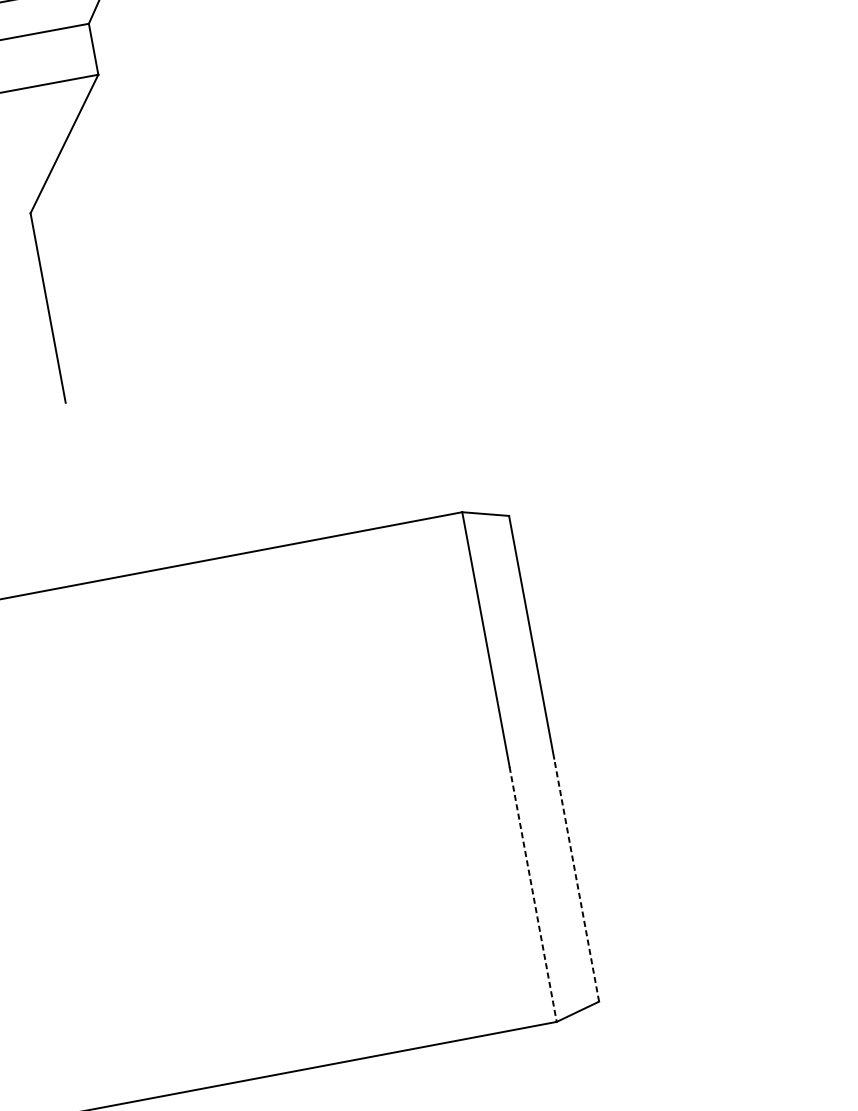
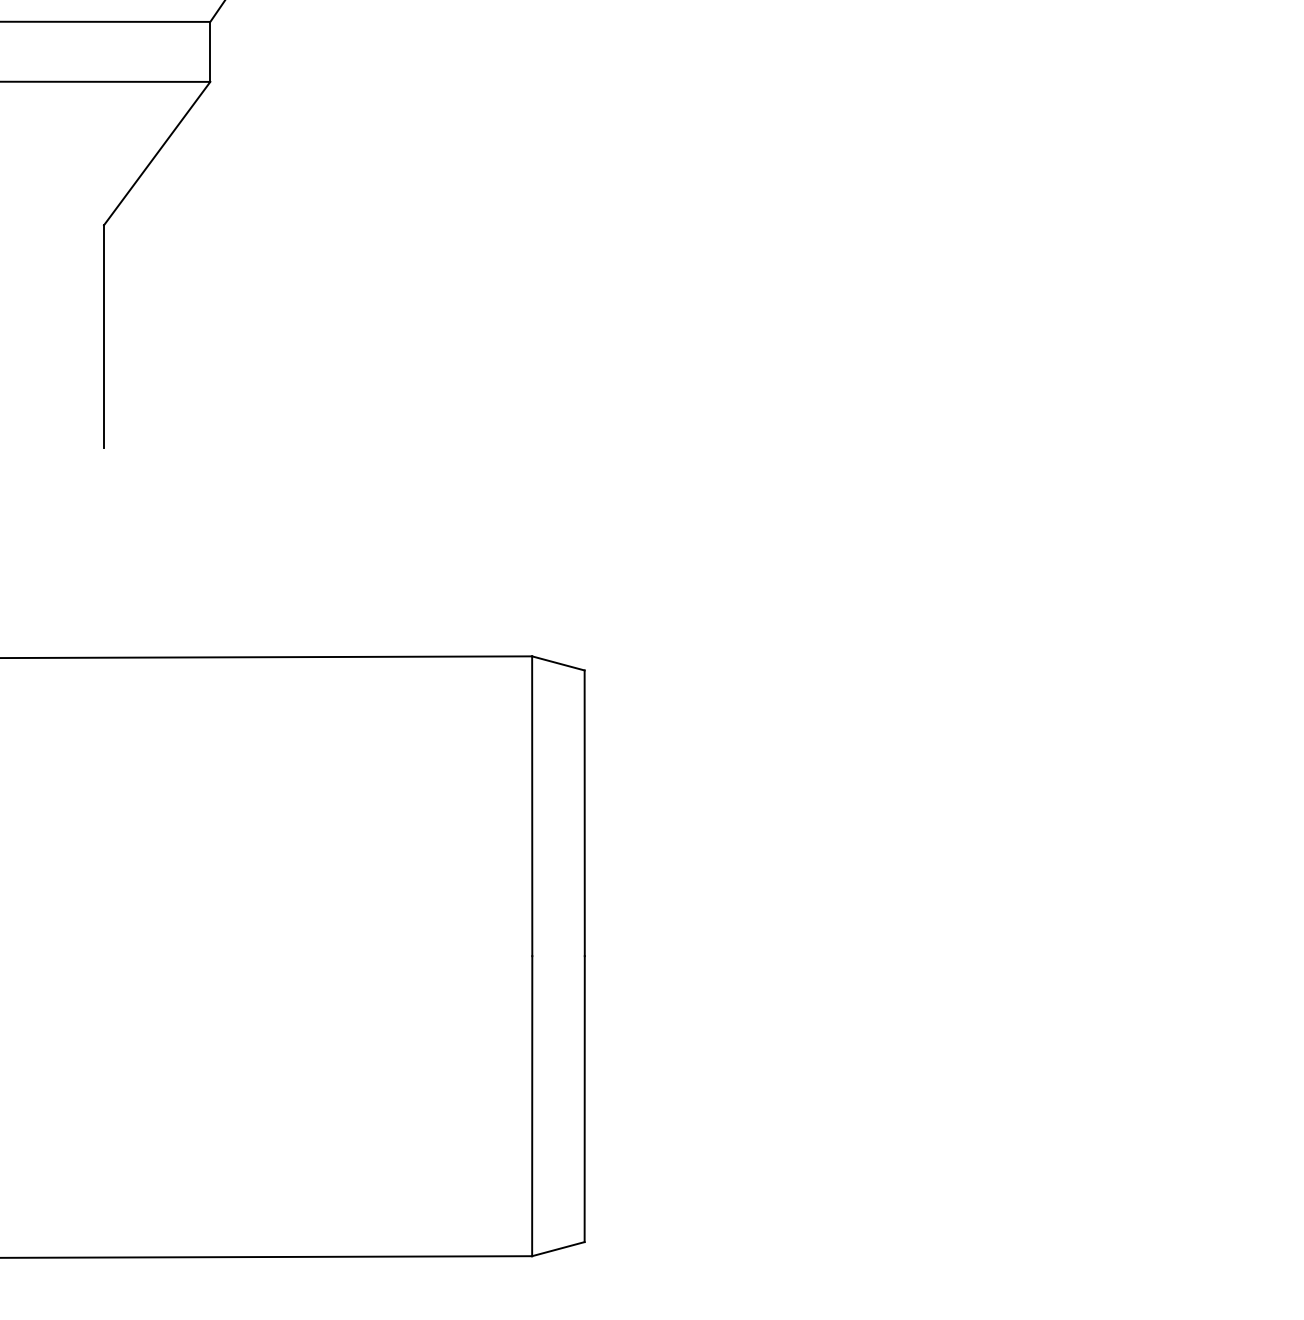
line: (576, 880) -> (584, 1099), dashed -> solid
line: (533, 894) -> (532, 1106), dashed -> solid

